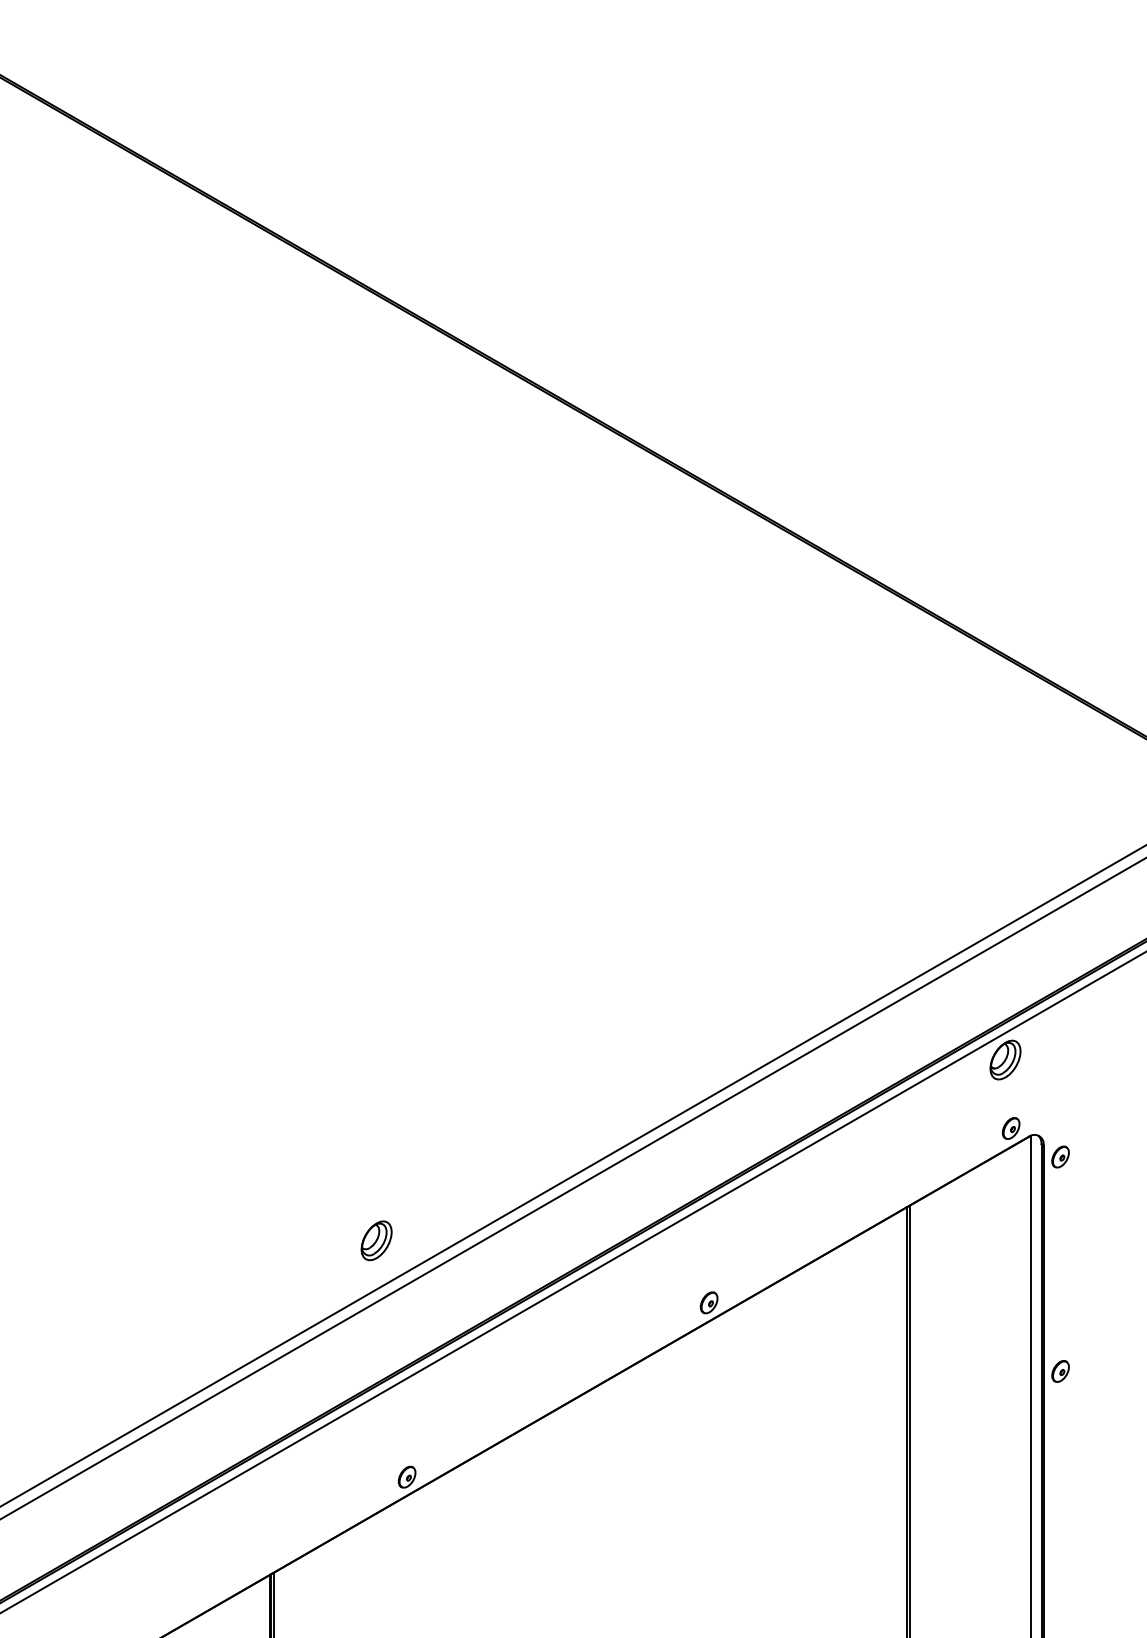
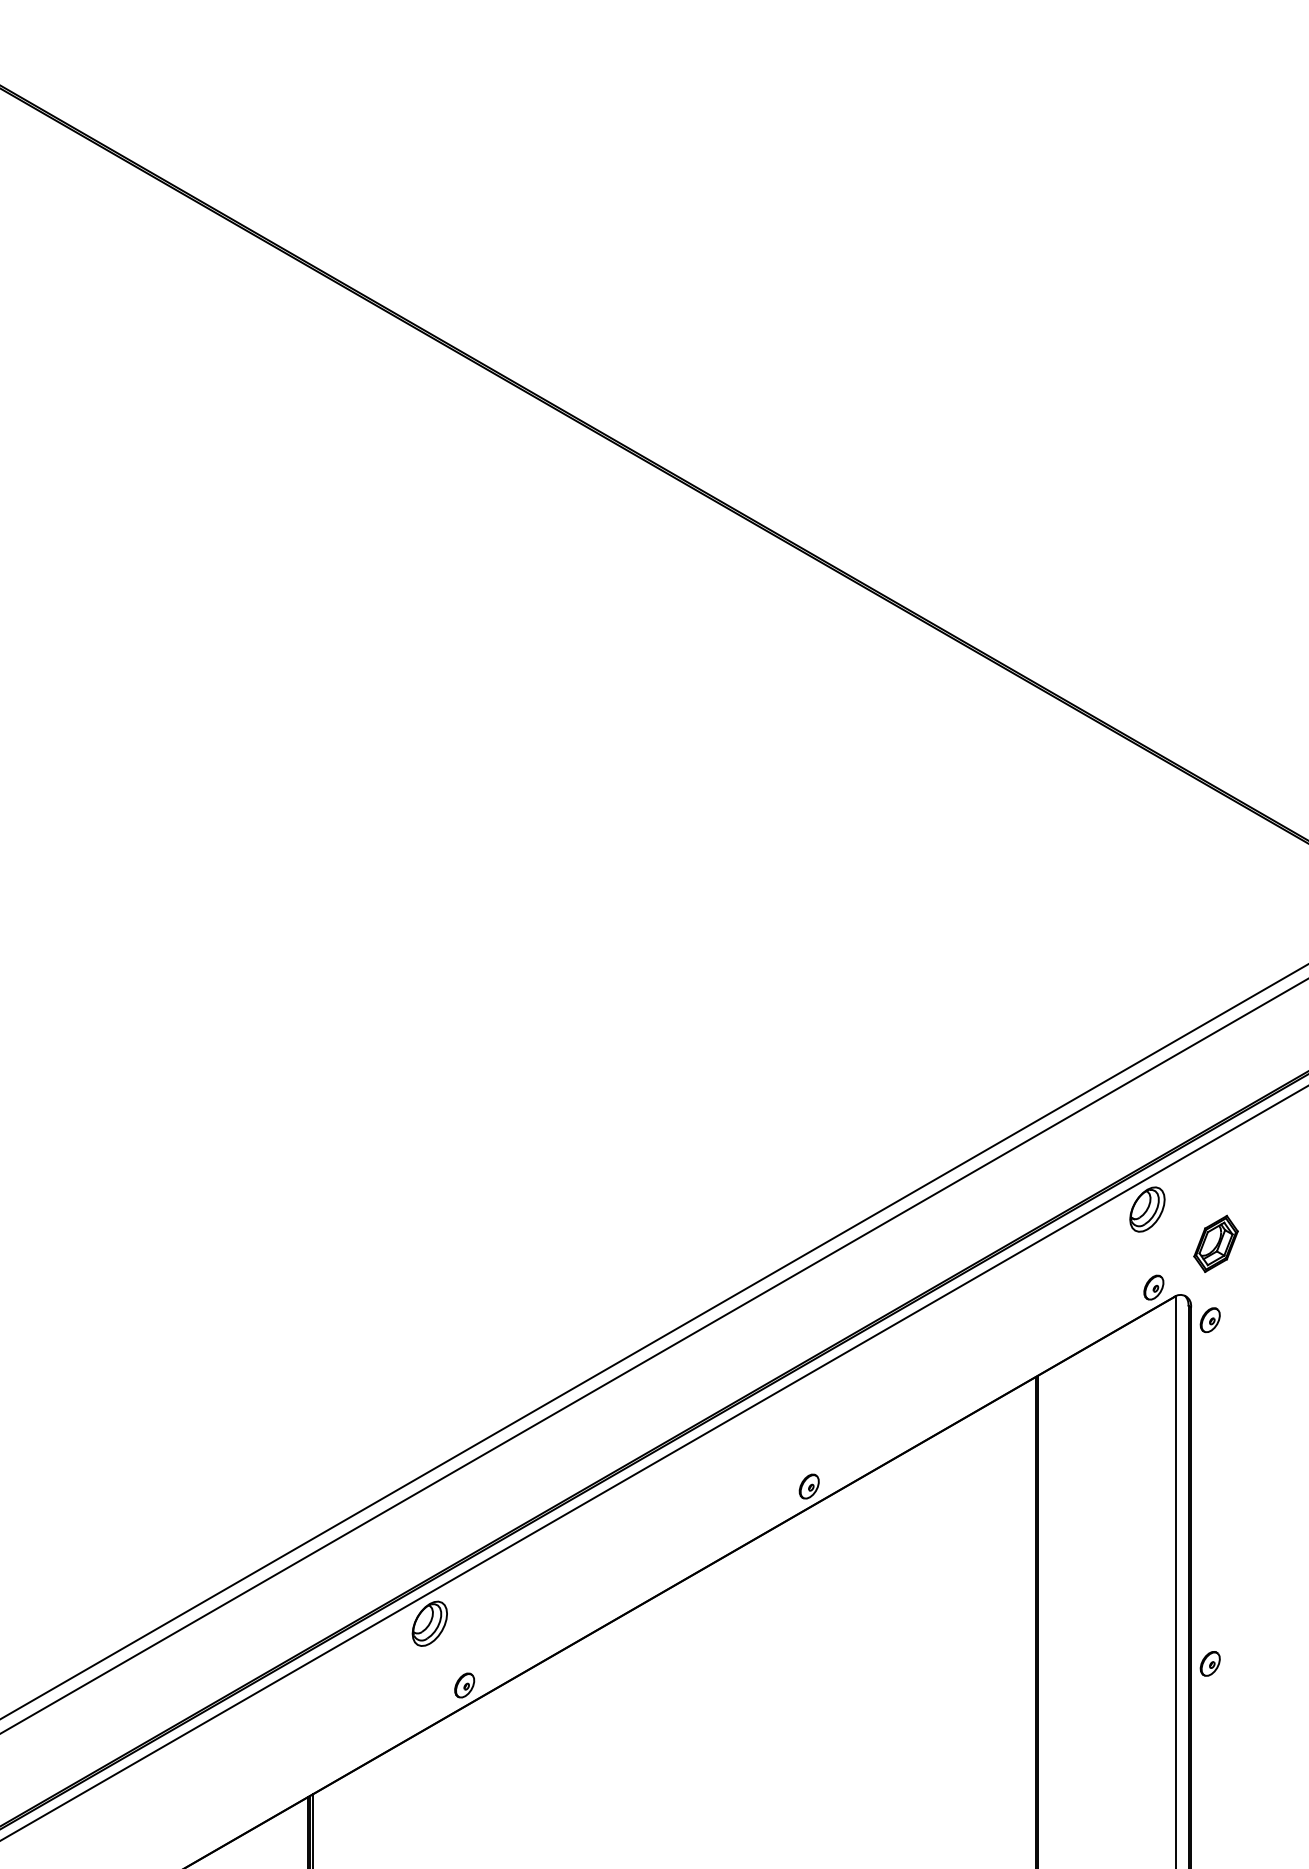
part: (1065, 1089) -> (1215, 1243), added
part: (376, 1240) -> (429, 1623), moved
part: (1059, 1371) -> (1209, 1663), moved

